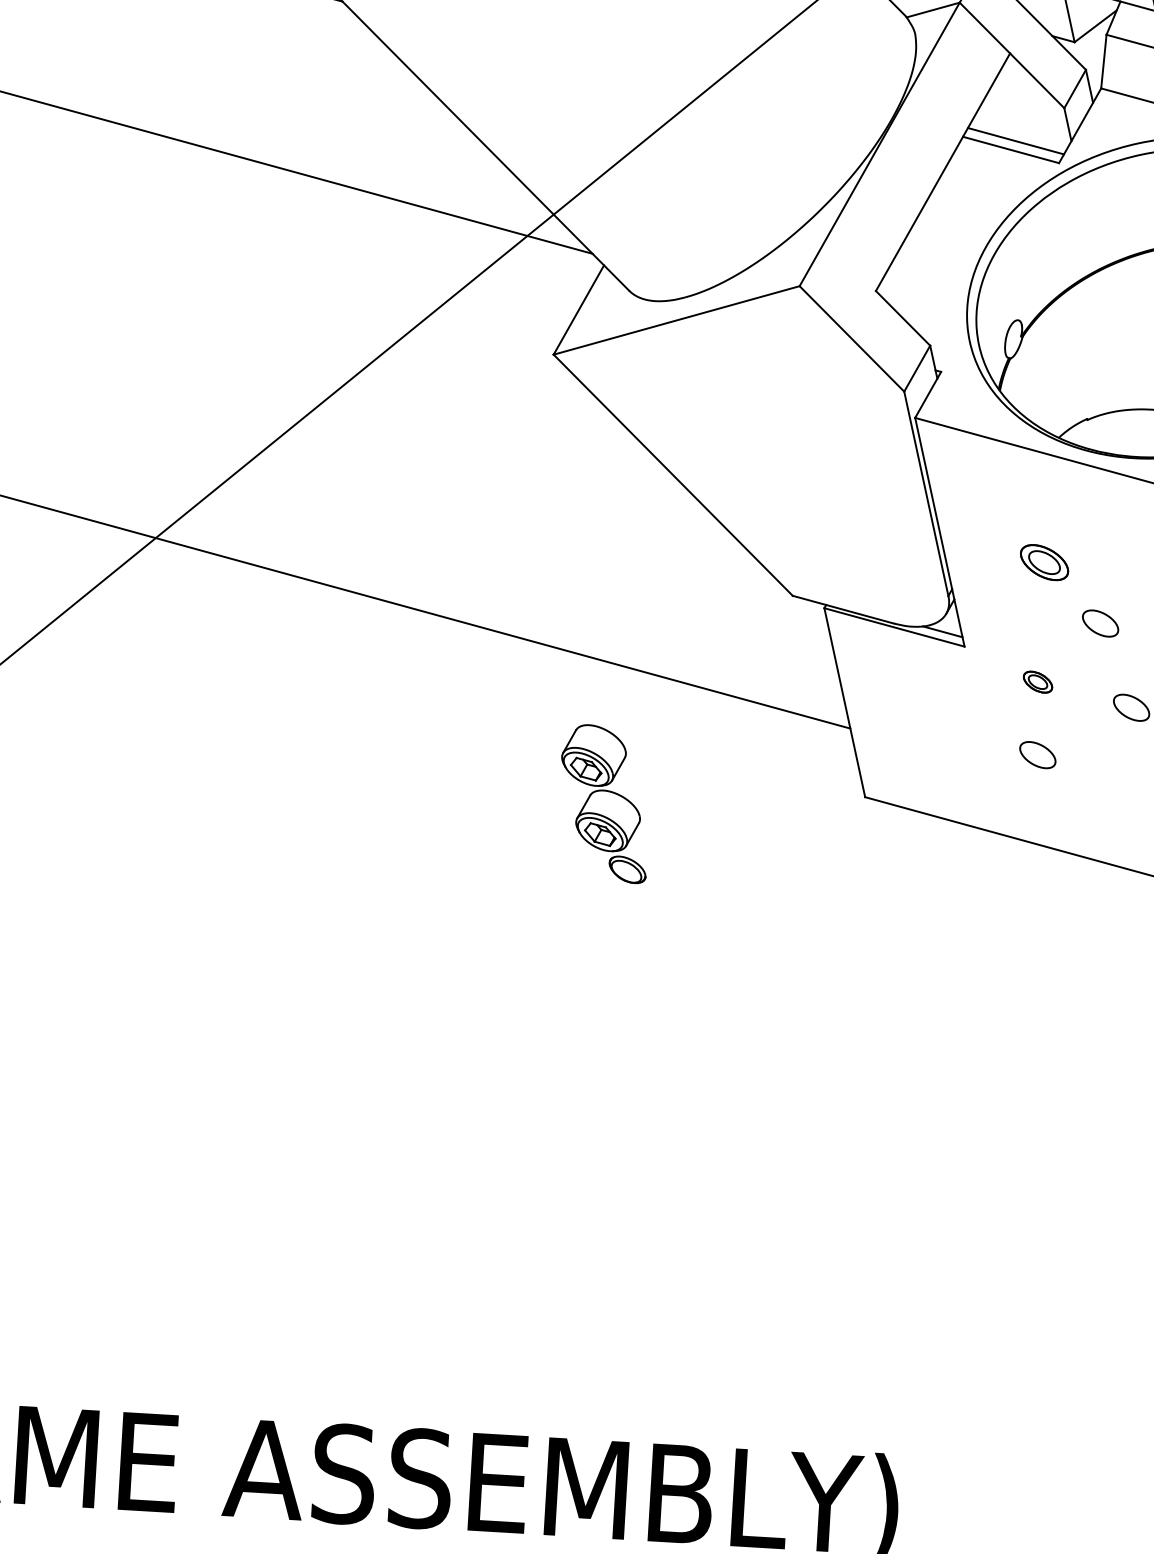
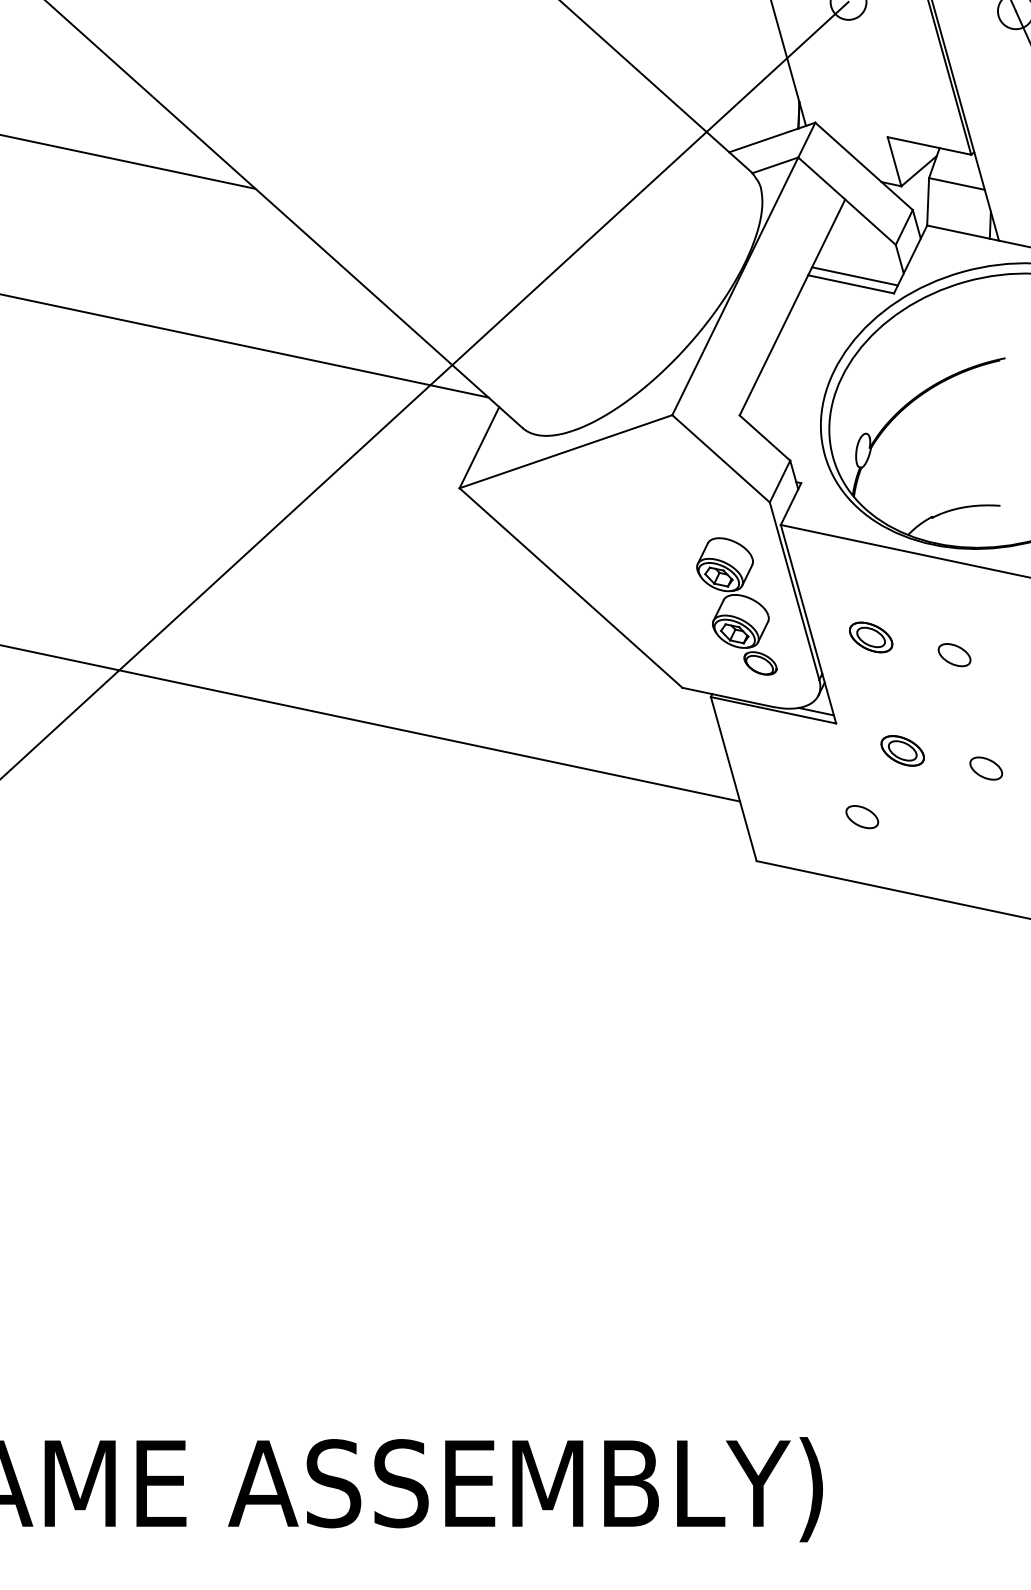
part: (1044, 562) -> (871, 637), moved
part: (1100, 623) -> (954, 655), moved
part: (1037, 681) -> (902, 750), size x1.67
part: (1038, 755) -> (862, 817), moved
part: (604, 803) -> (736, 606), moved

